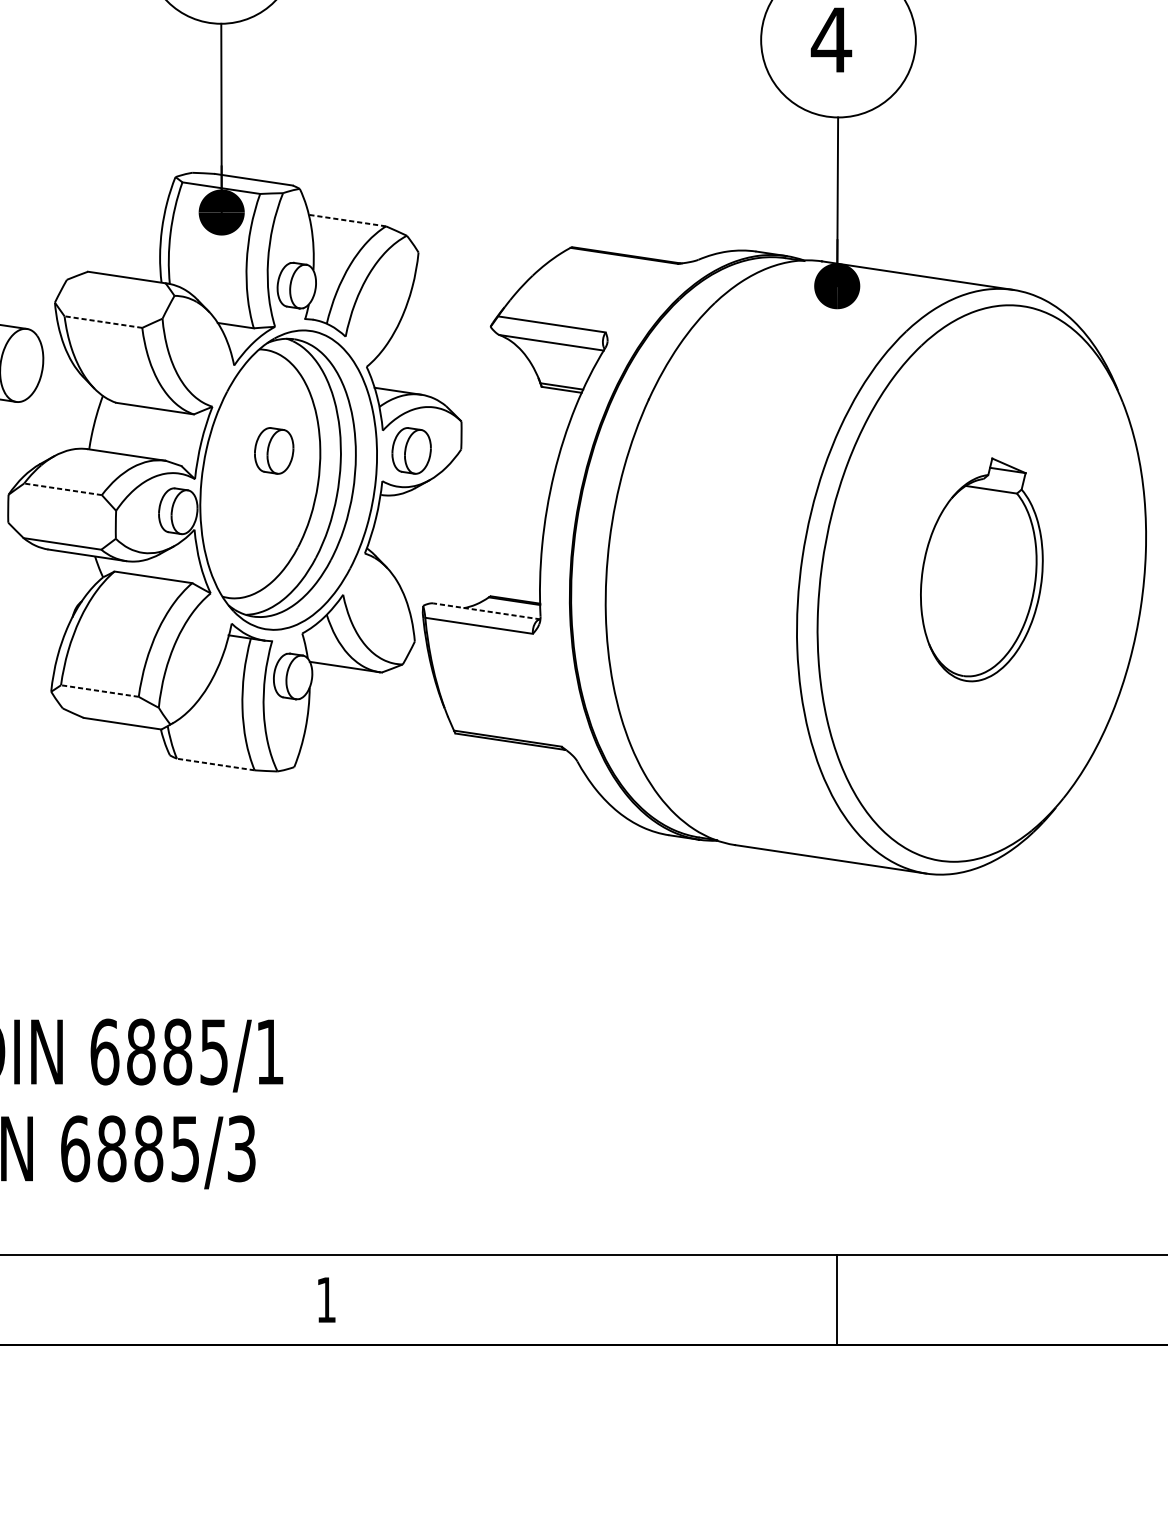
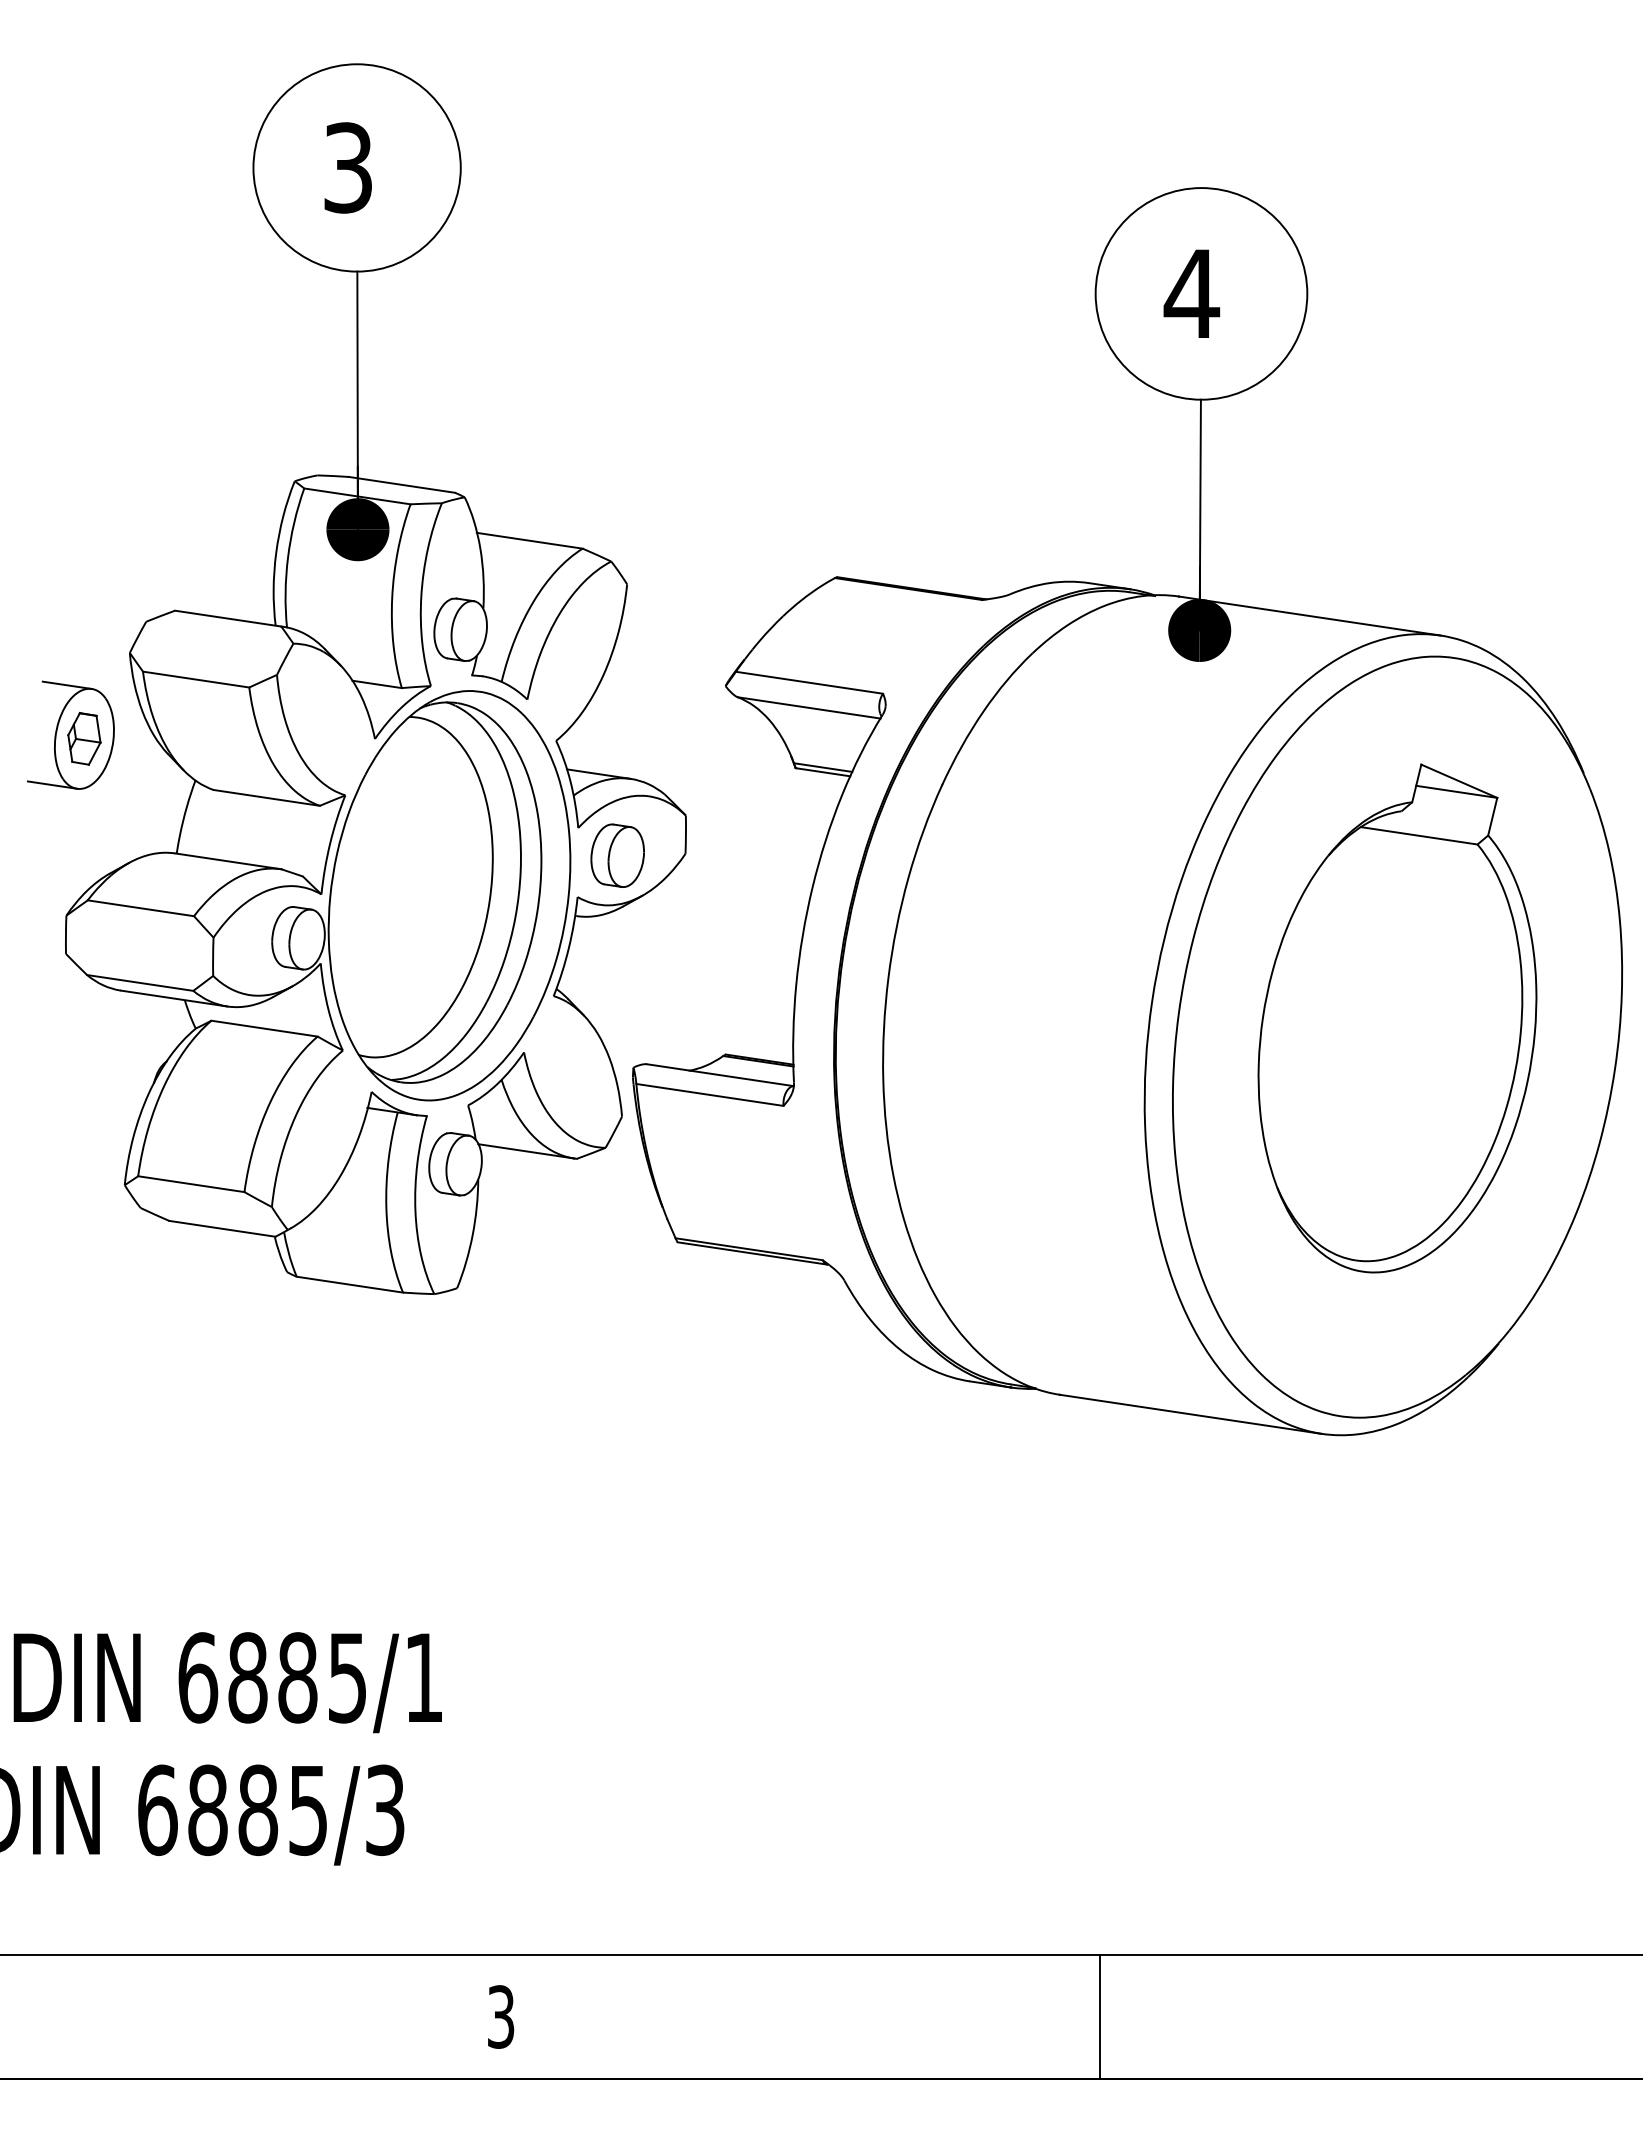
line: (347, 220) -> (529, 540), dashed -> solid
line: (103, 322) -> (196, 679), dashed -> solid
part: (21, 365) -> (84, 738), added
part: (274, 450) -> (429, 855), removed
line: (62, 489) -> (140, 908), dashed -> solid
part: (981, 569) -> (1397, 1018), size x1.67
line: (486, 611) -> (719, 1075), dashed -> solid
line: (100, 691) -> (191, 1184), dashed -> solid
line: (215, 764) -> (349, 1284), dashed -> solid
text: (326, 1299) -> (501, 2016), 1 -> 3
line: (837, 1299) -> (1100, 2016), moved

